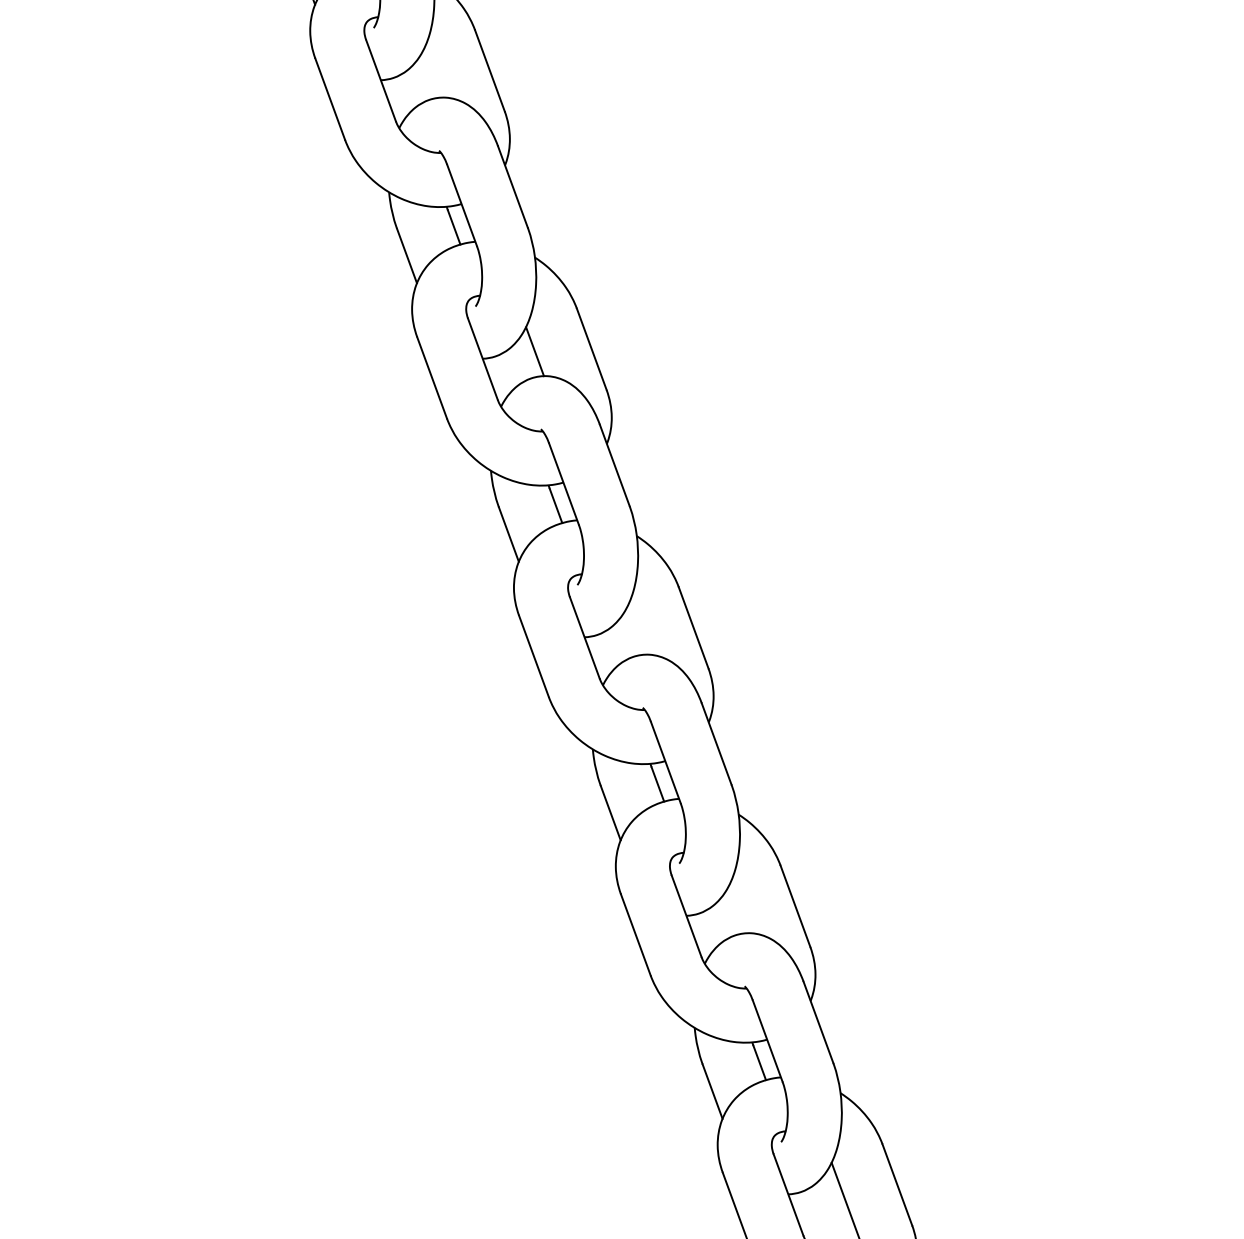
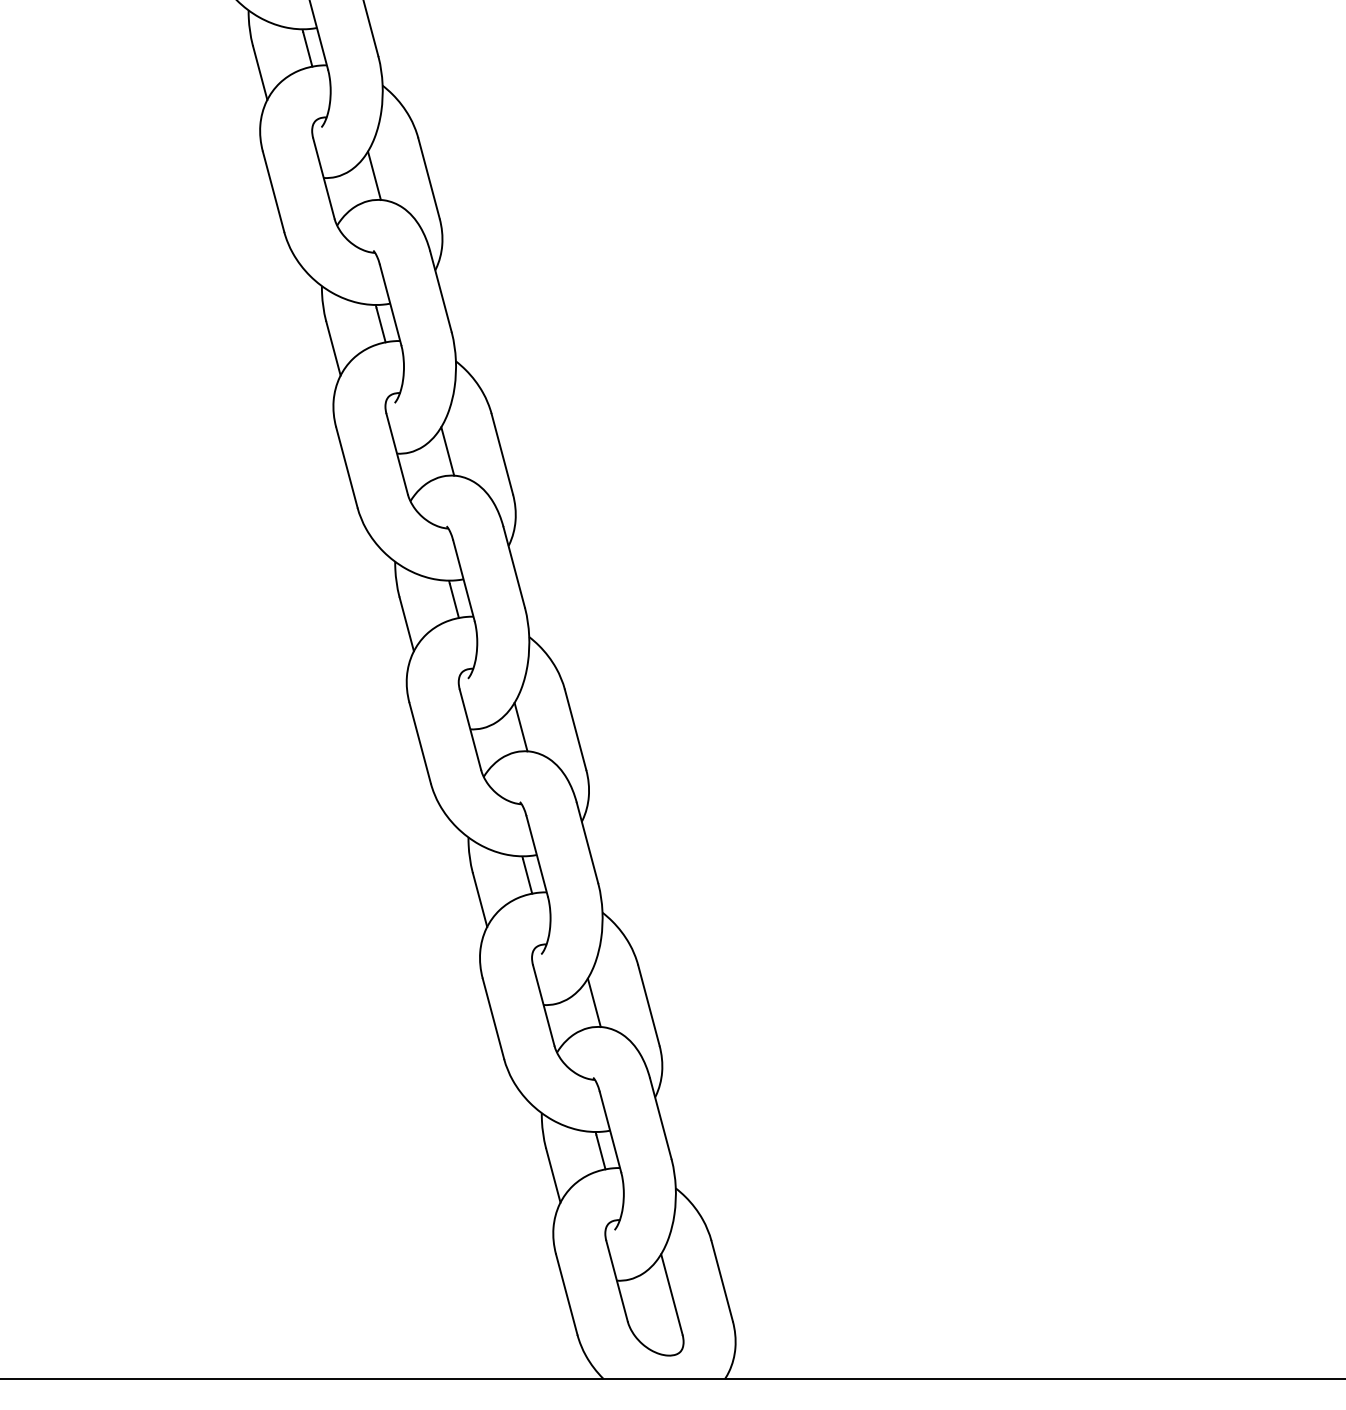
line: (433, 72) -> (374, 175), added
line: (636, 629) -> (520, 726), added
line: (737, 908) -> (593, 1002), added

